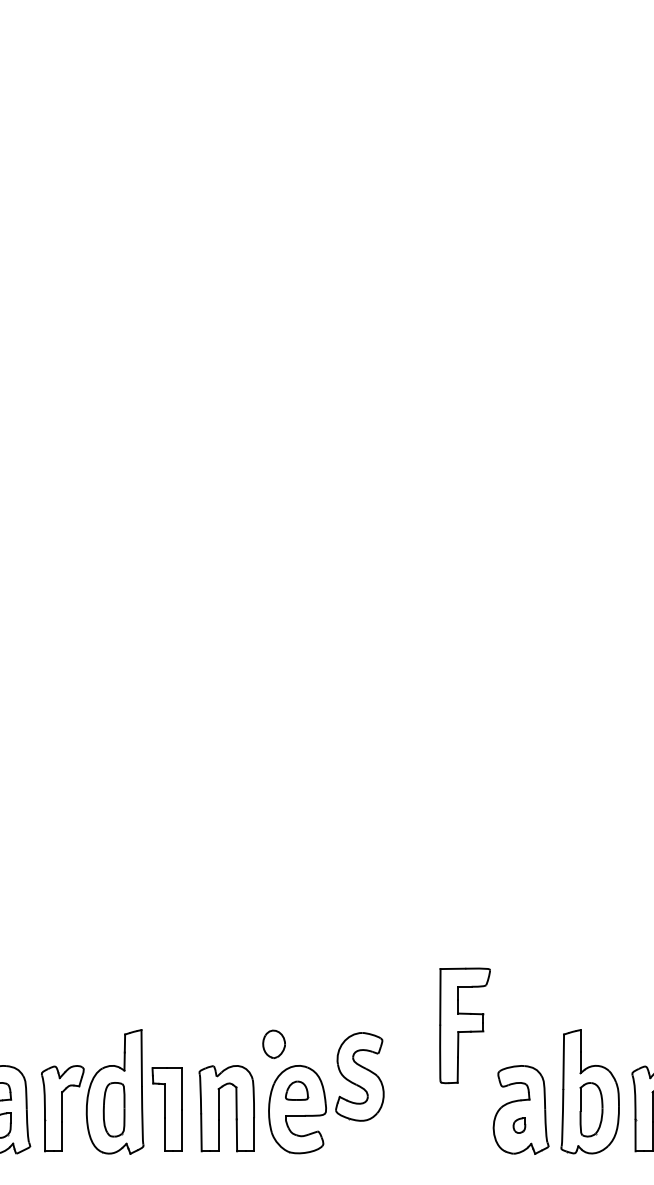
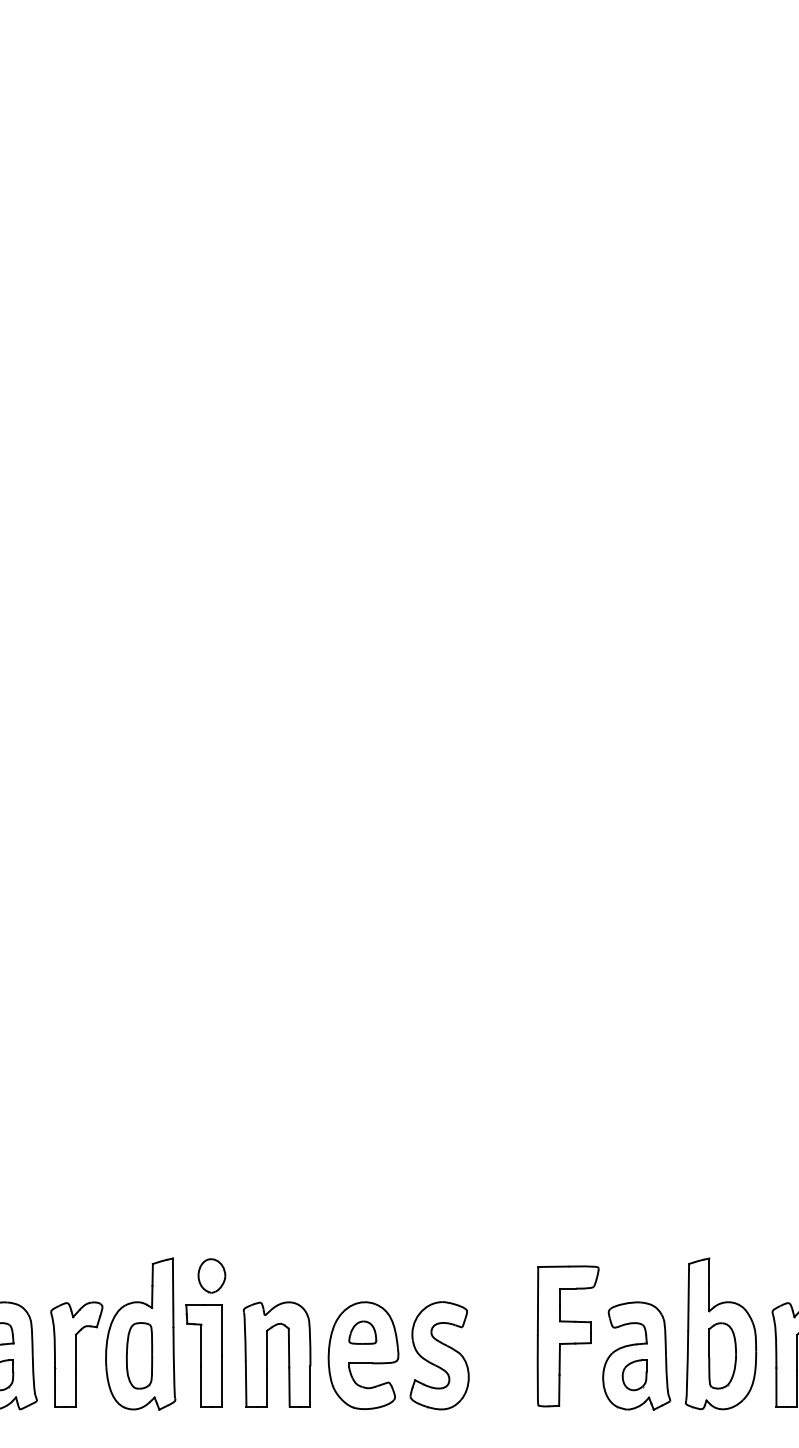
part: (464, 1025) -> (567, 1336), moved
part: (273, 1043) -> (211, 1275), moved
part: (359, 1076) -> (439, 1355), moved
part: (519, 1125) -> (634, 1375), size x1.67

